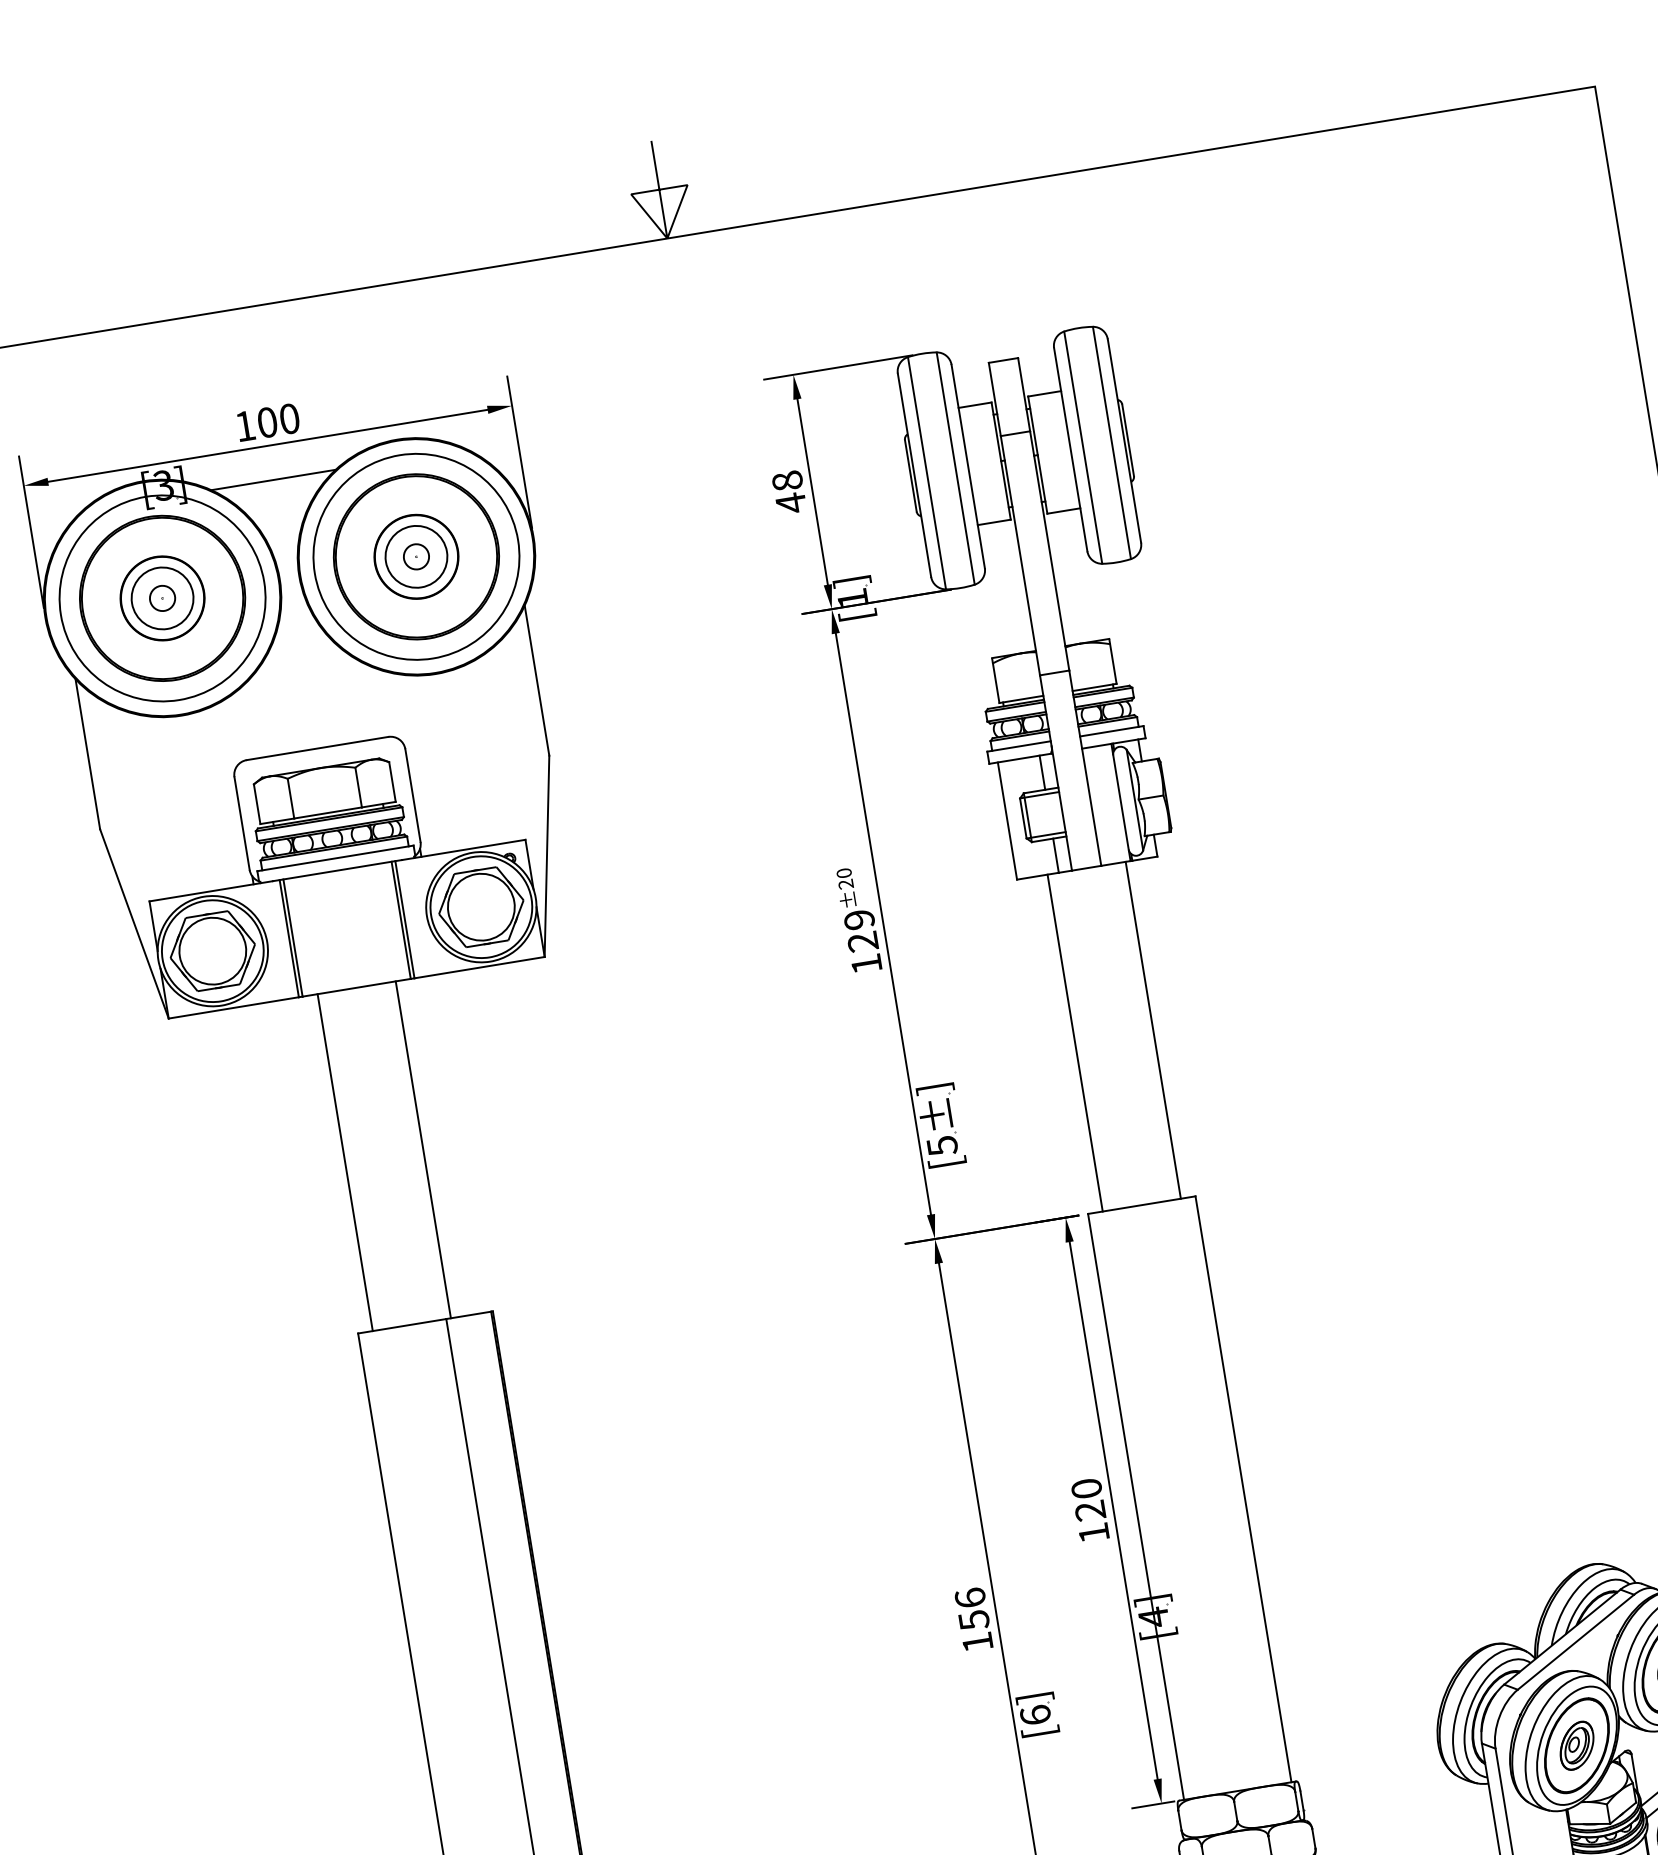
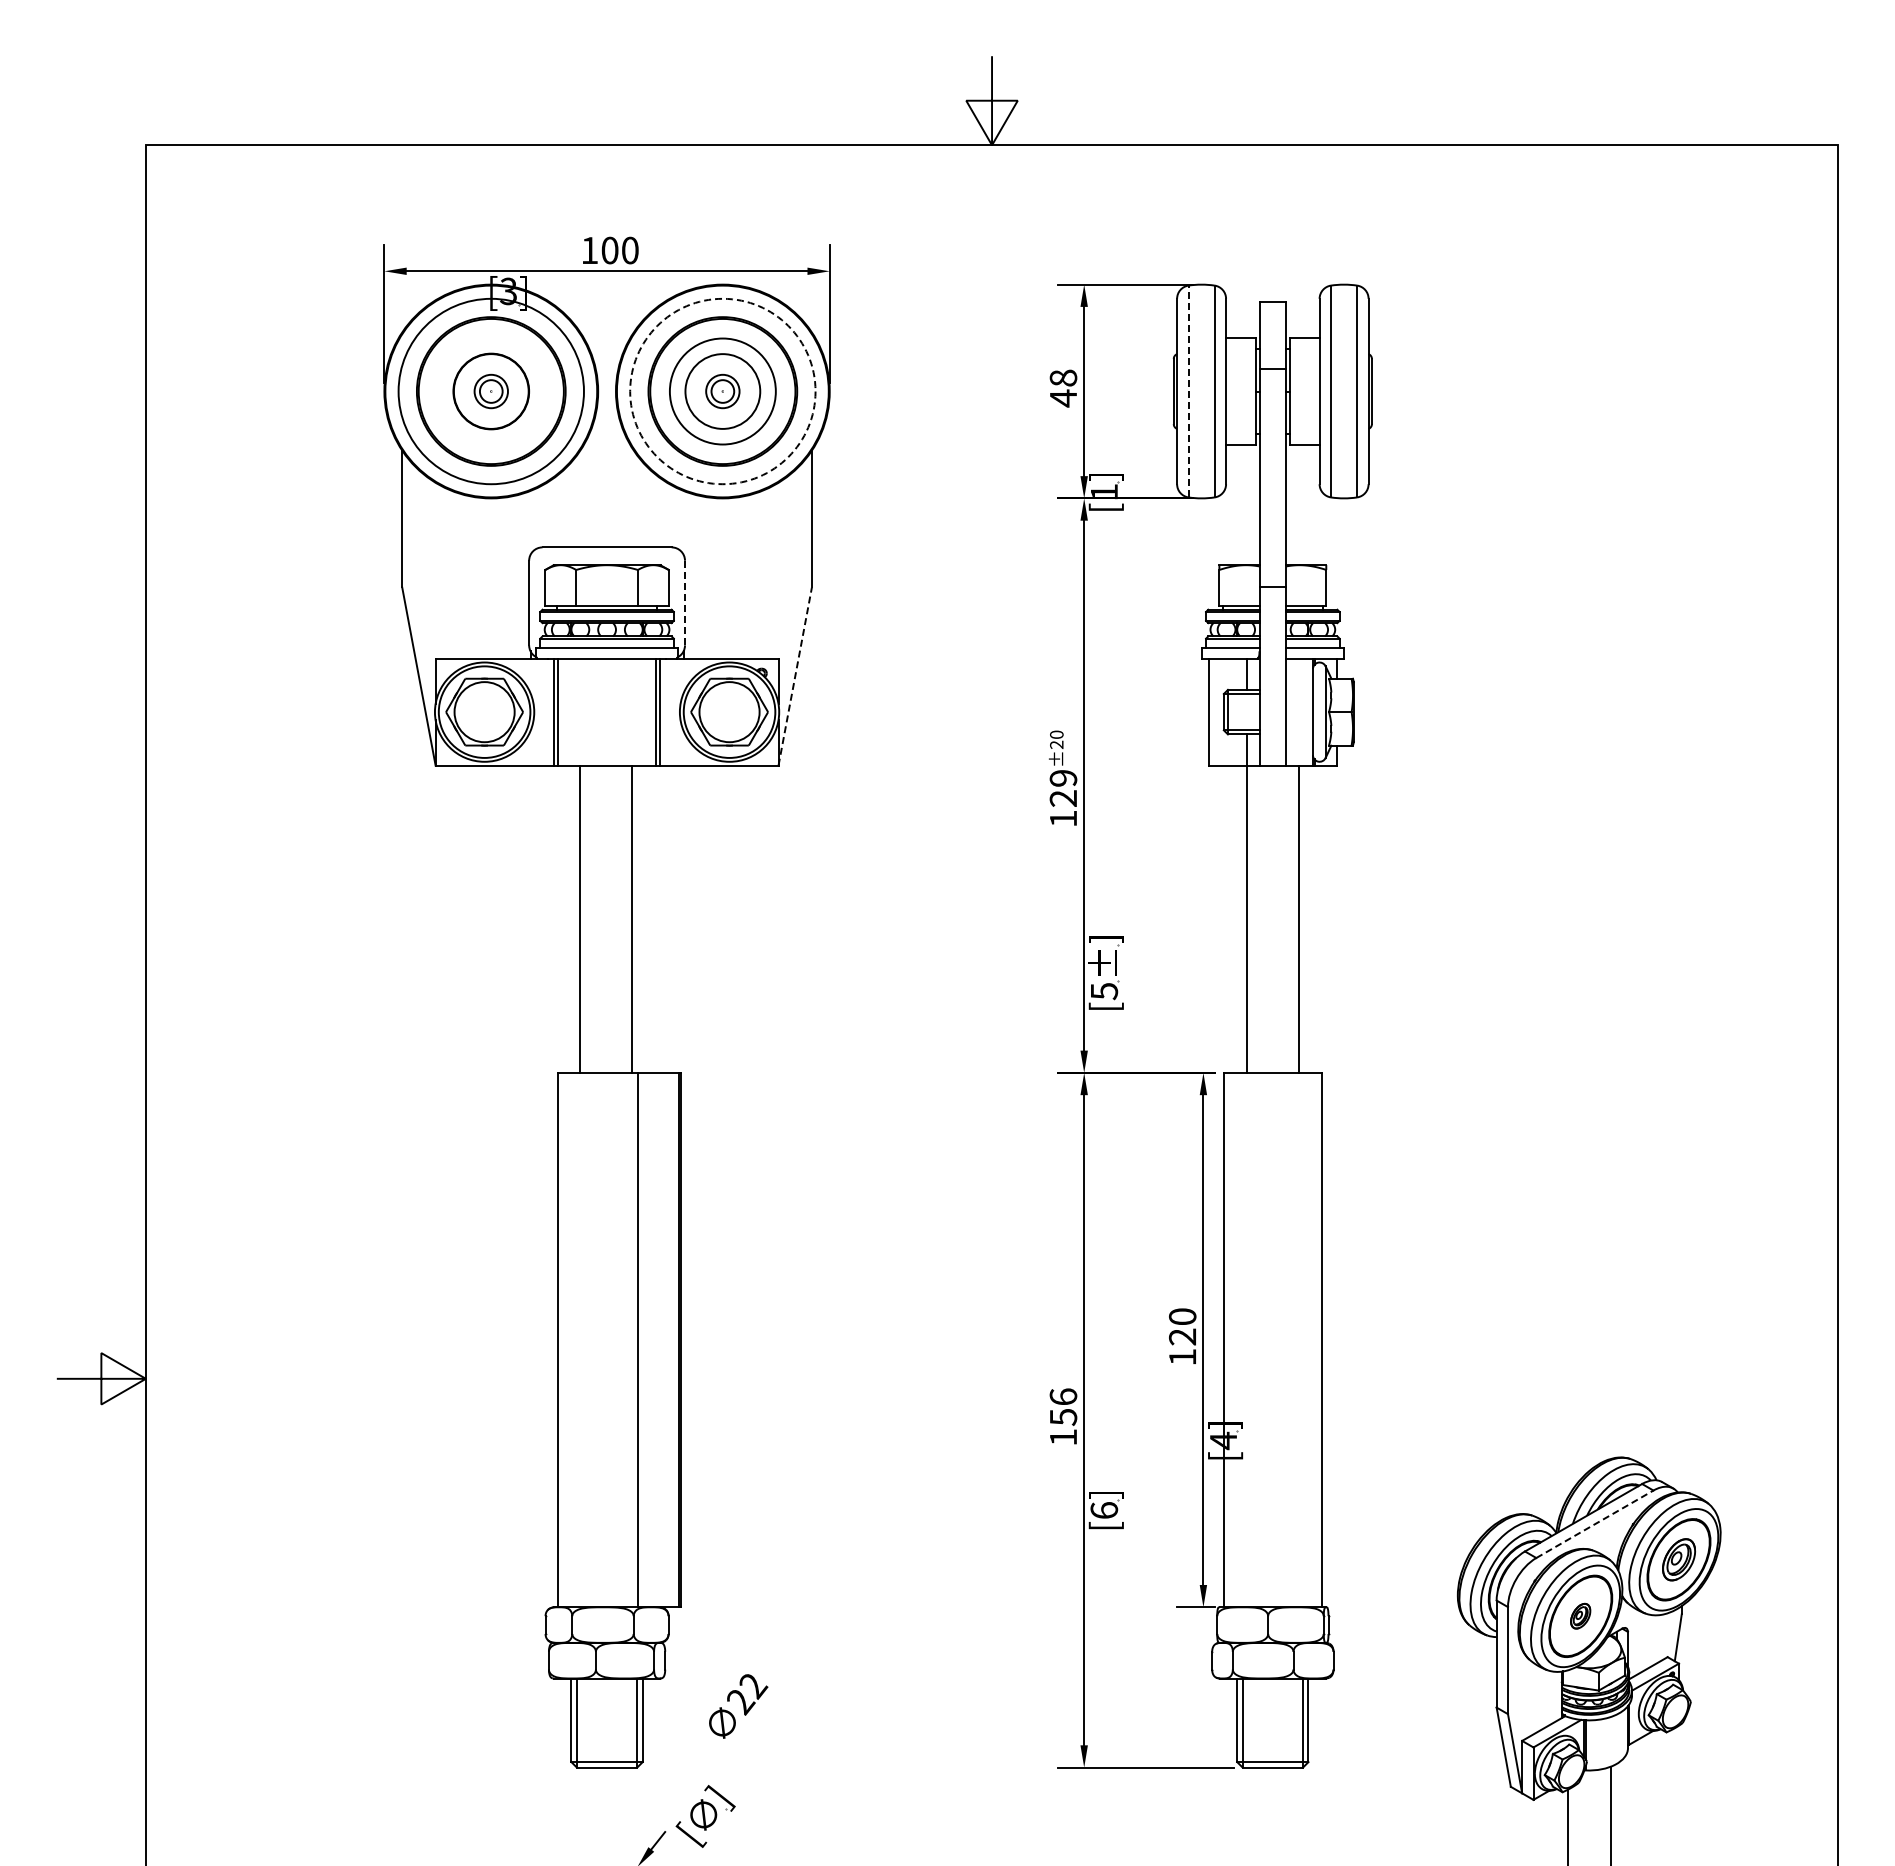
line: (926, 473) -> (1188, 391), solid -> dashed
line: (272, 480) -> (606, 302), removed
circle: (416, 556) -> (722, 391), size x0.6
circle: (416, 556) -> (722, 391), size x1.4
circle: (416, 556) -> (722, 391), solid -> dashed
circle: (162, 598) -> (491, 391), size x0.6
line: (413, 795) -> (685, 603), solid -> dashed
line: (547, 856) -> (795, 676), solid -> dashed
line: (1153, 1029) -> (1247, 918), moved
line: (1075, 1042) -> (1299, 918), moved
line: (422, 1149) -> (579, 918), moved
line: (345, 1161) -> (632, 918), moved
line: (1575, 1642) -> (1594, 1524), solid -> dashed
part: (1576, 1744) -> (1580, 1615), size x0.6

